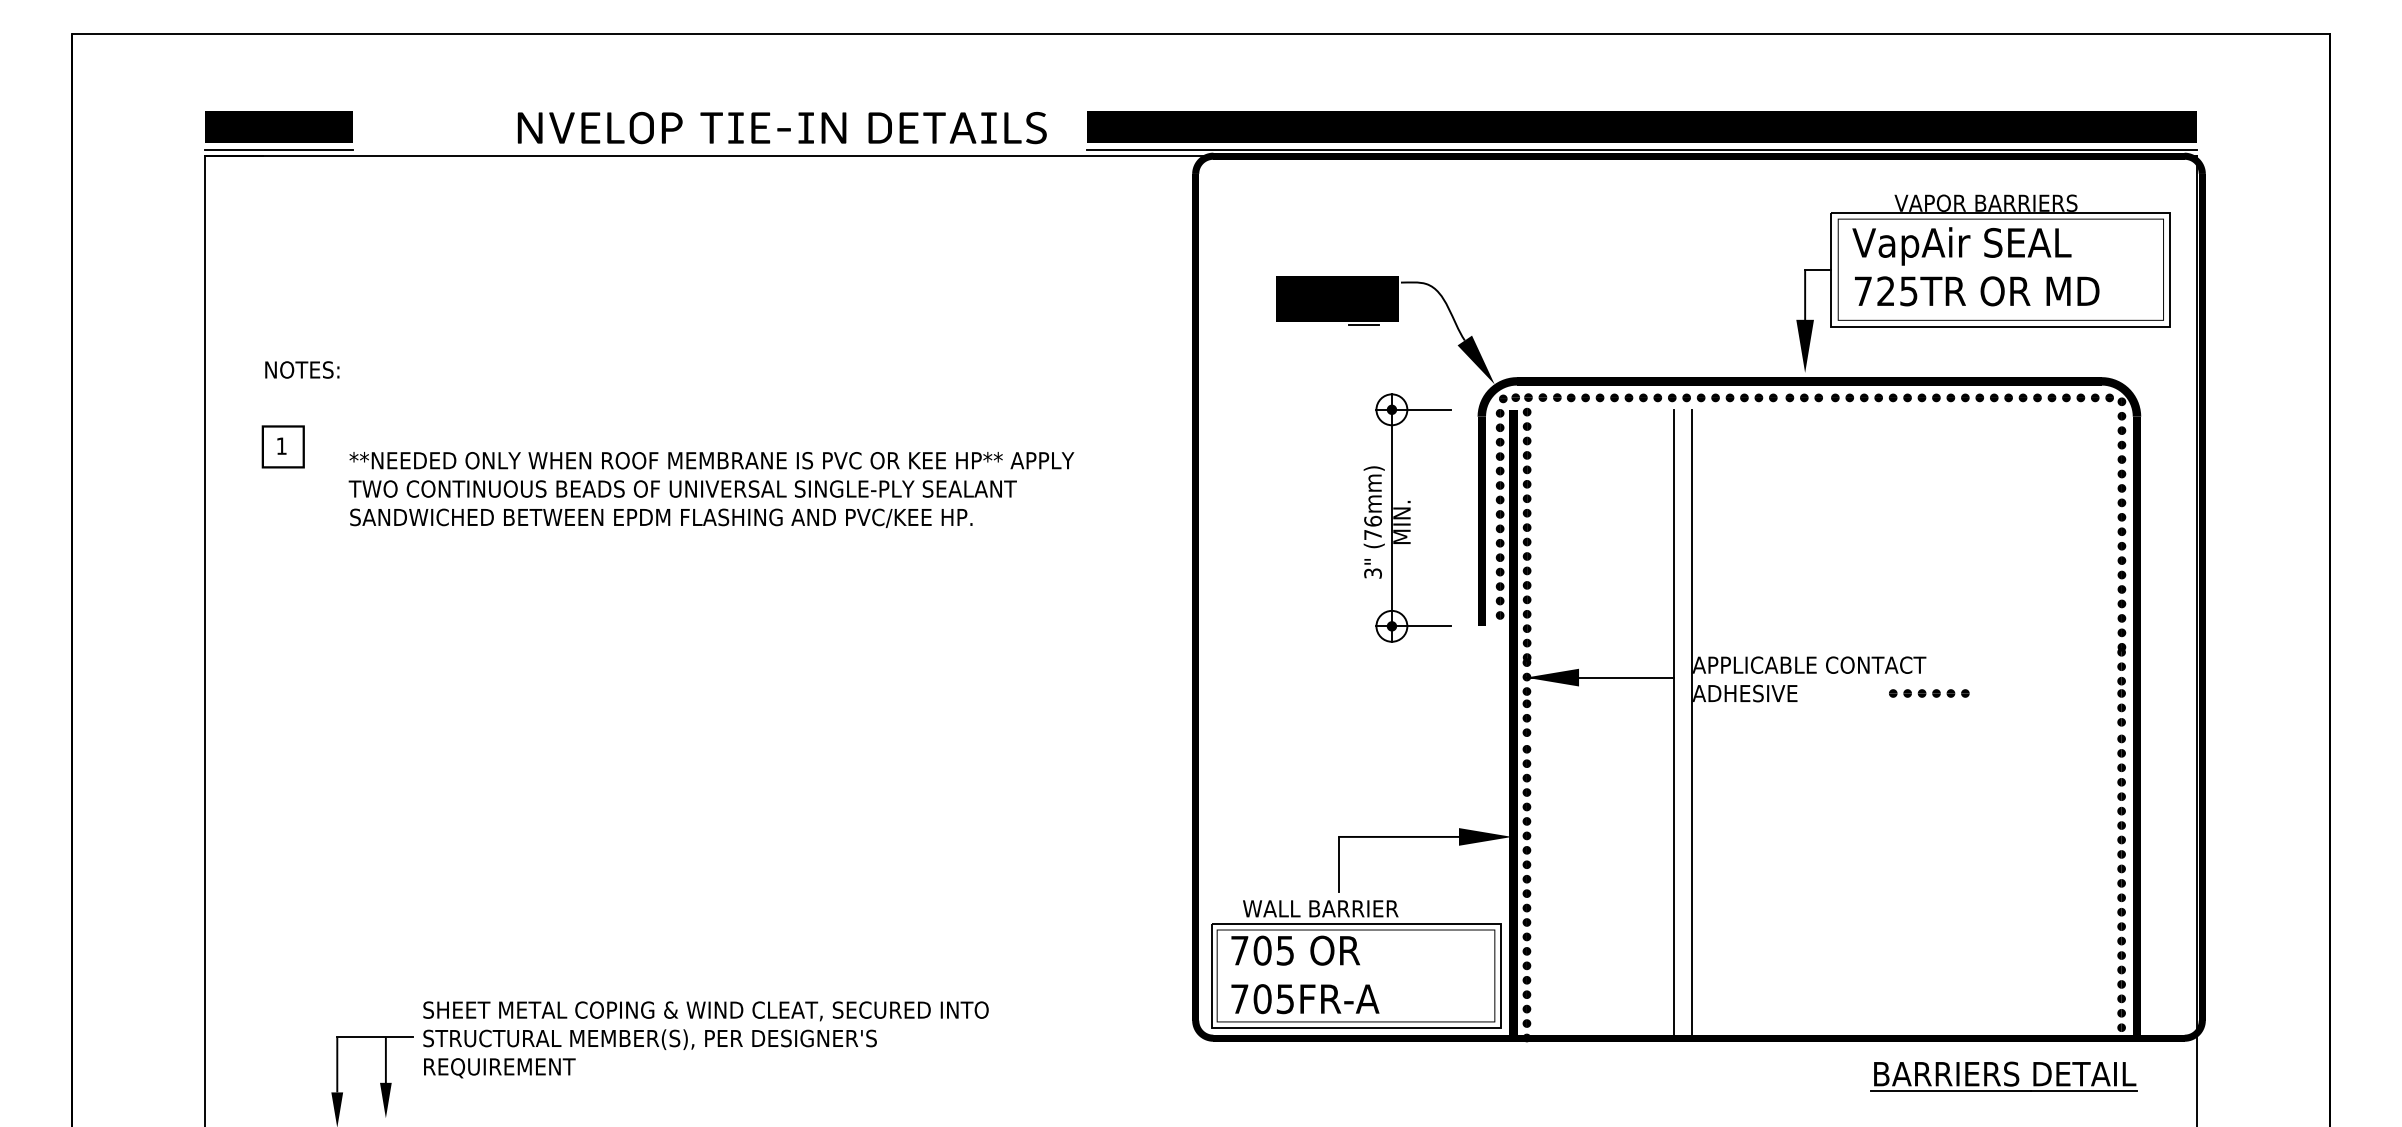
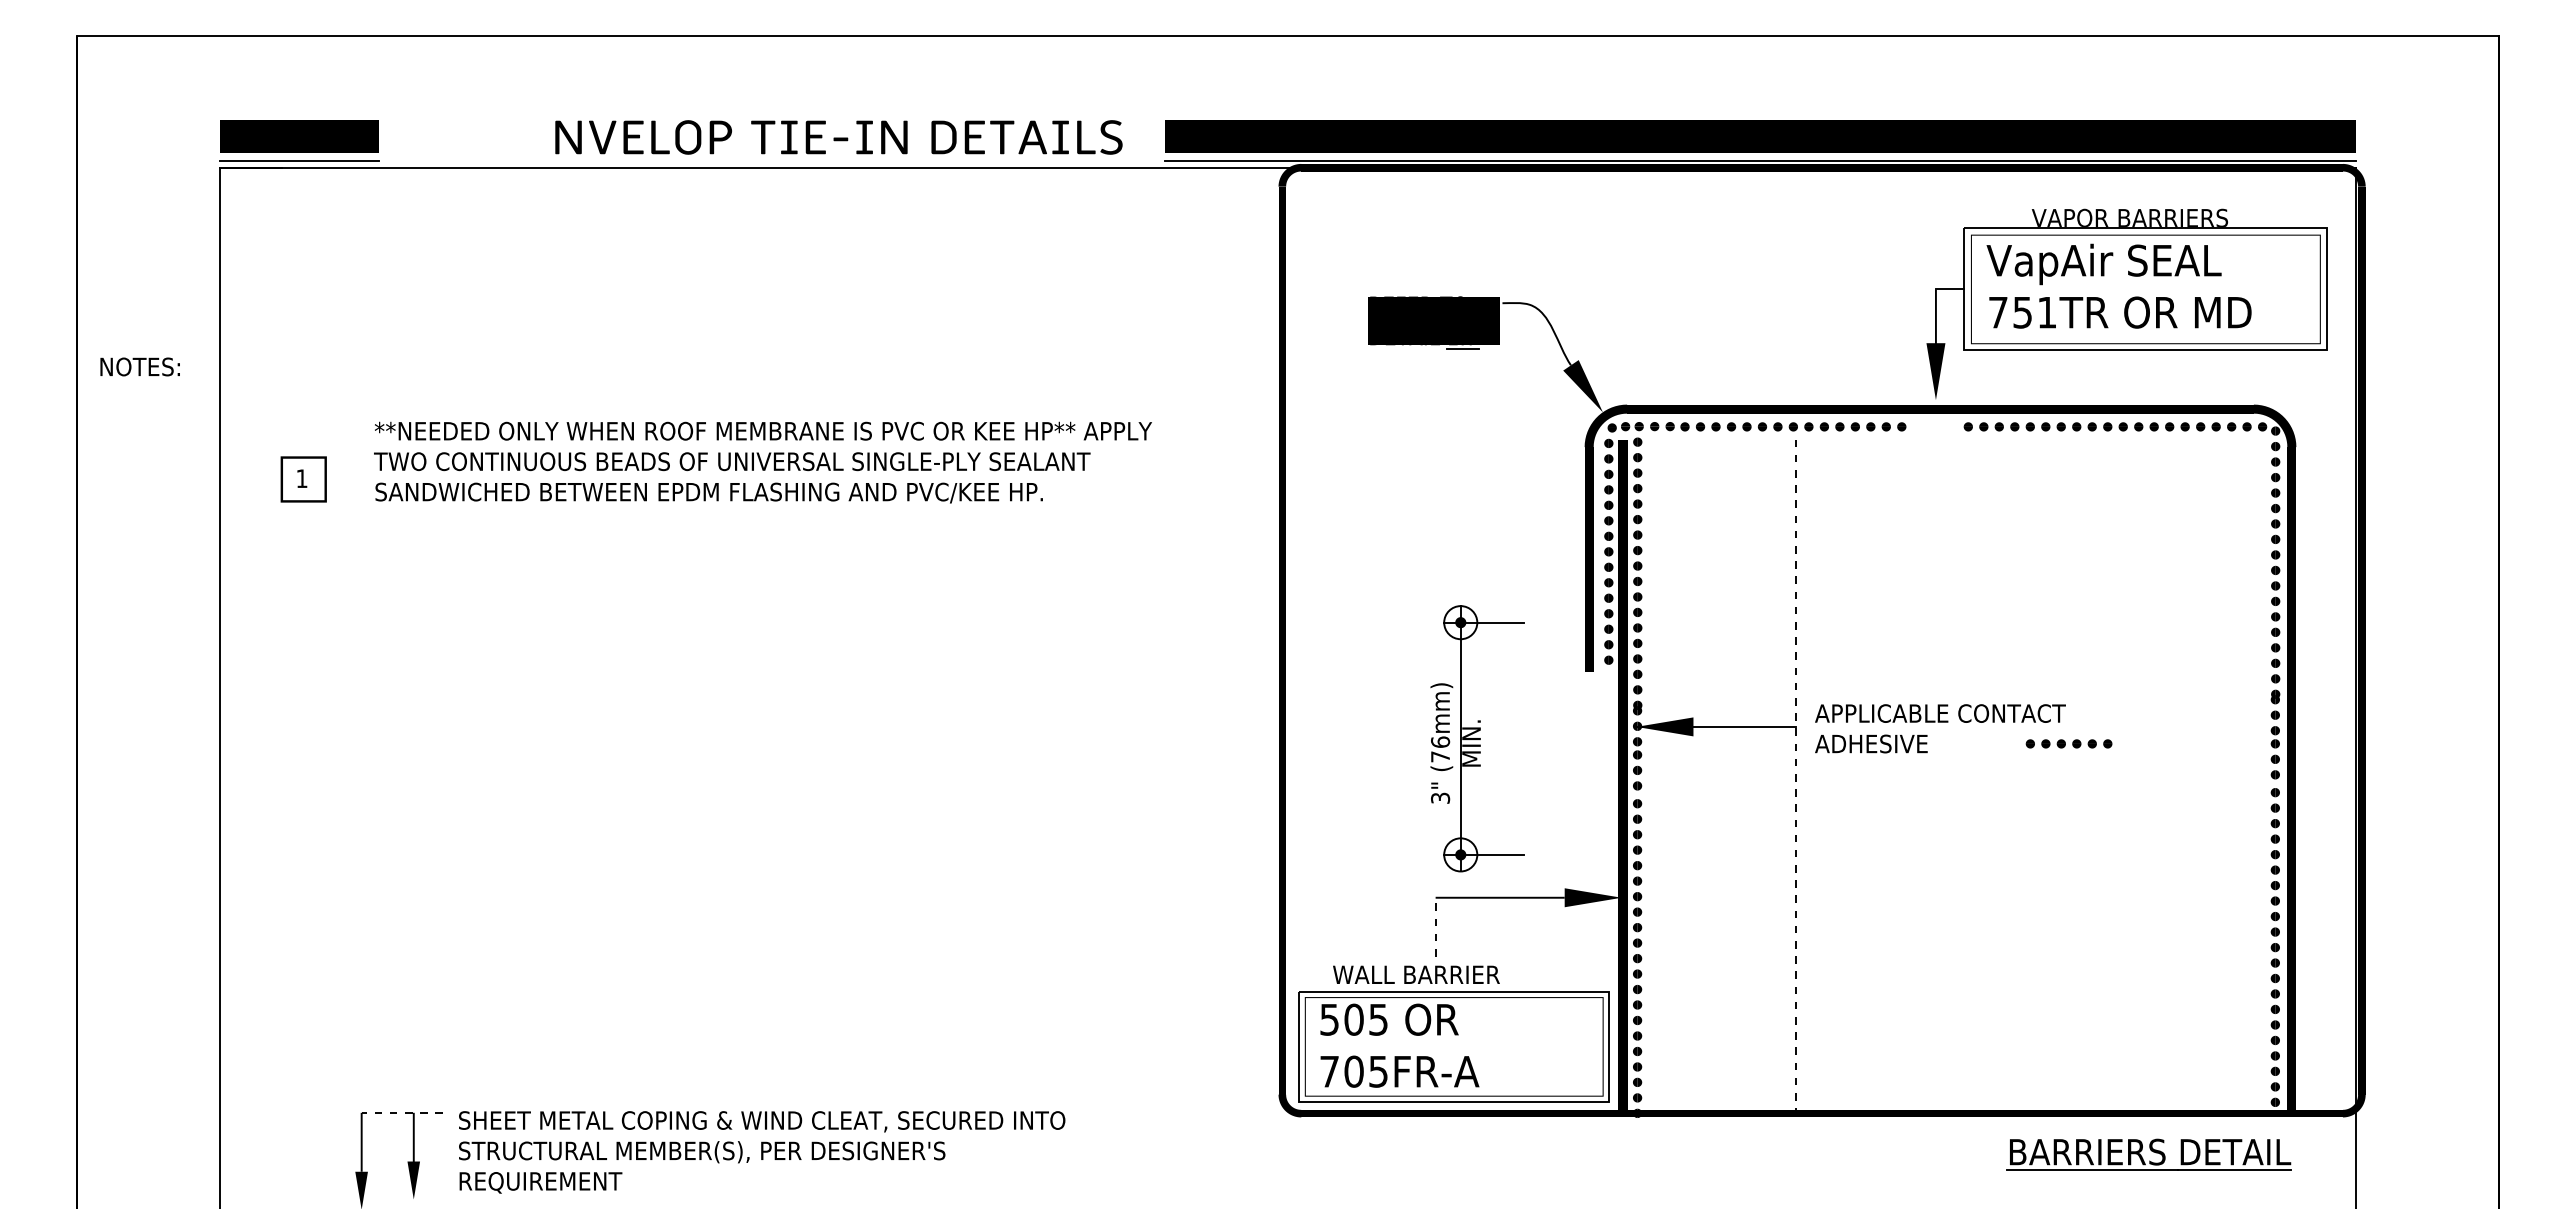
text: (1897, 291) -> (2034, 312), 725TR -> 751TR
text: (301, 369) -> (139, 366), moved
part: (1804, 397) -> (1935, 426), removed
text: (711, 489) -> (762, 462), moved
part: (1407, 517) -> (1477, 738), moved
line: (1674, 723) -> (1795, 776), solid -> dashed
line: (1691, 723) -> (1814, 776), removed
line: (1338, 863) -> (1435, 926), solid -> dashed
text: (1239, 950) -> (1329, 1019), 705 -> 505
line: (375, 1037) -> (402, 1112), solid -> dashed
text: (706, 1039) -> (762, 1152), moved

